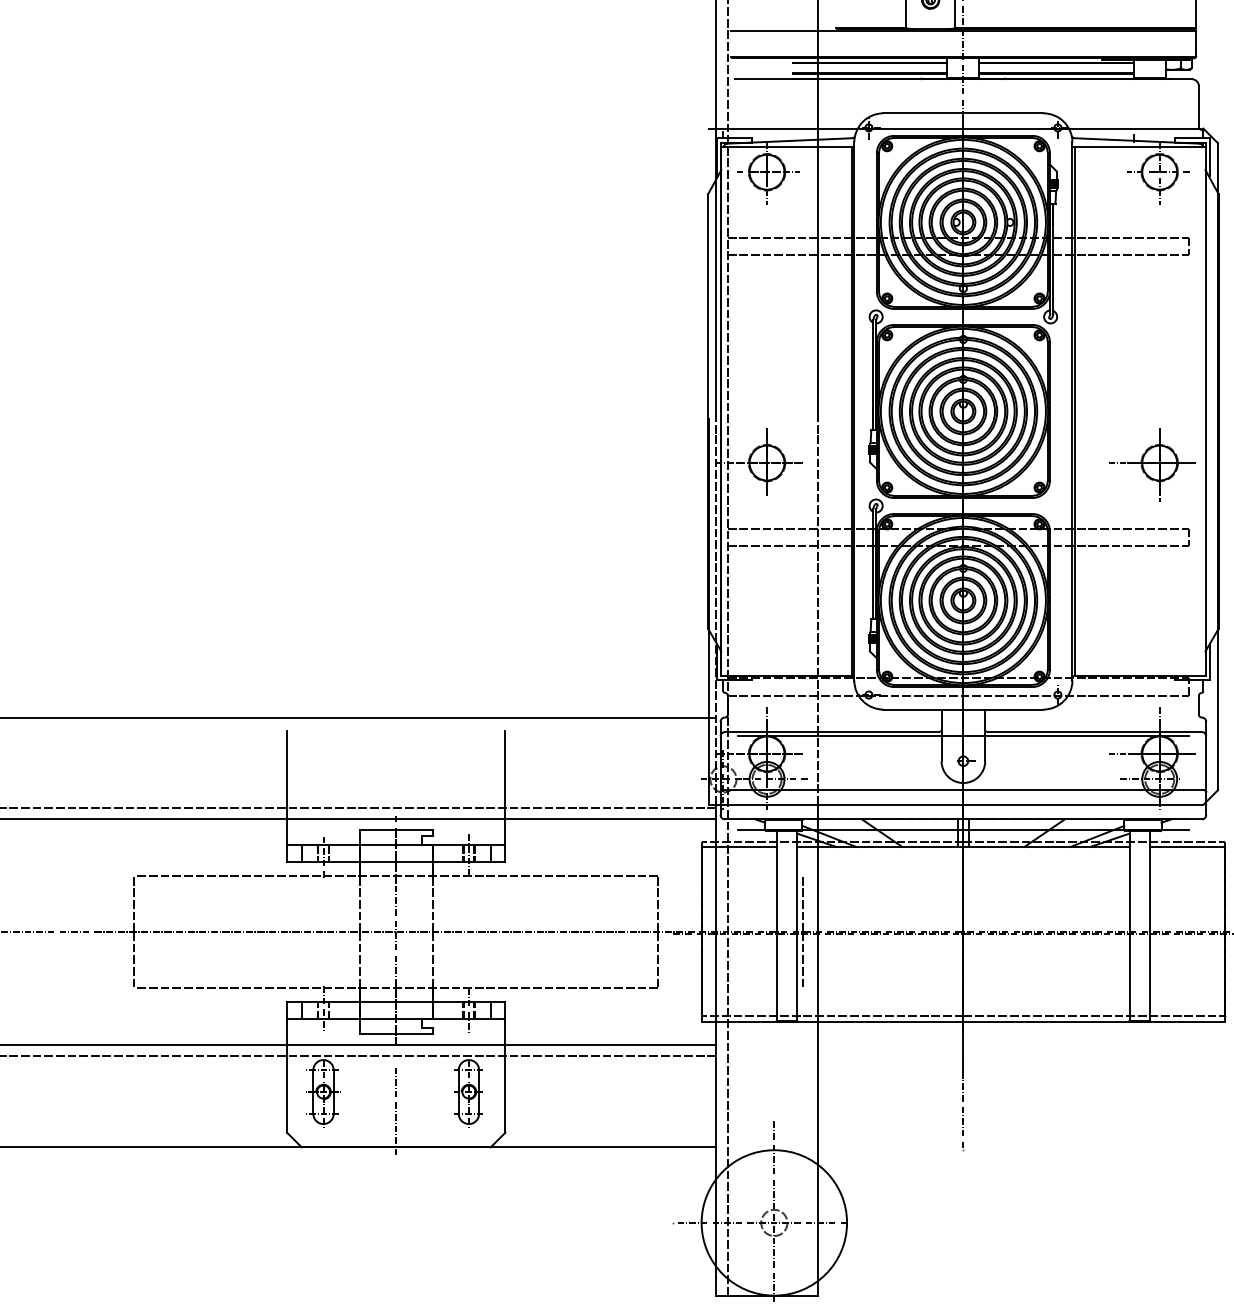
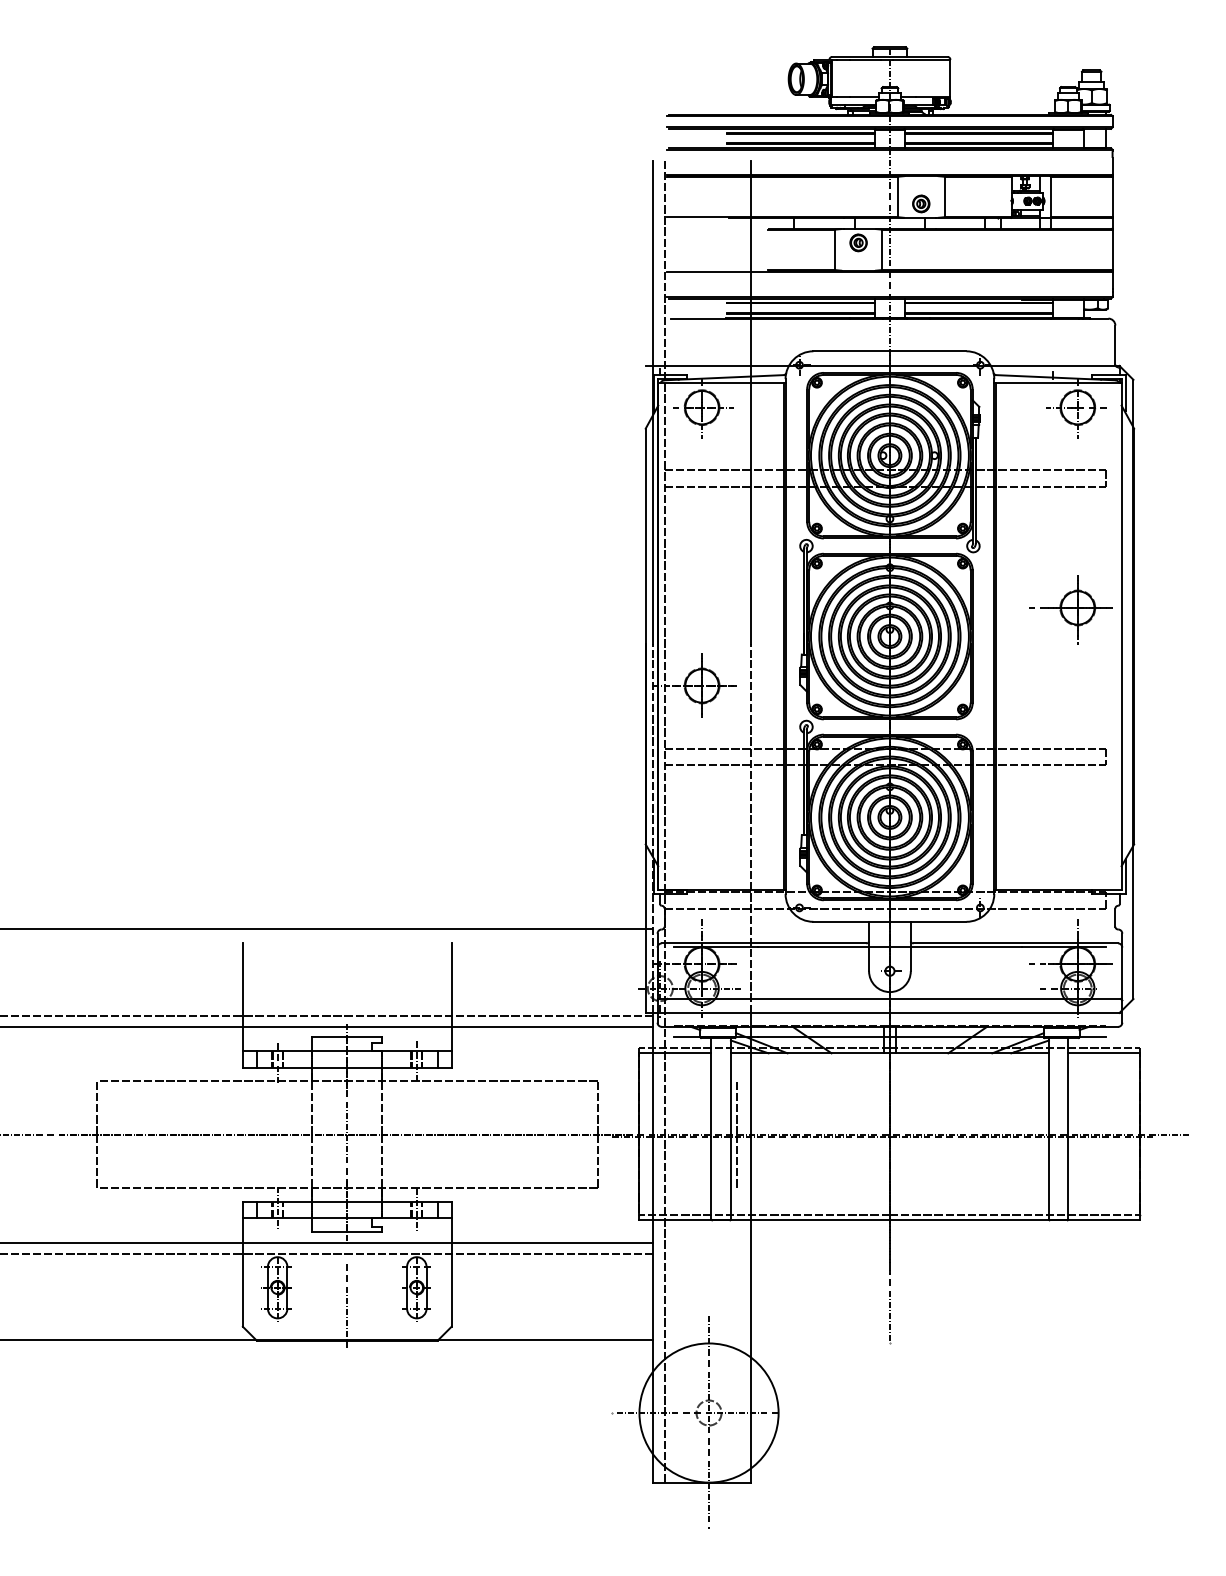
part: (1152, 464) -> (1070, 609), moved

